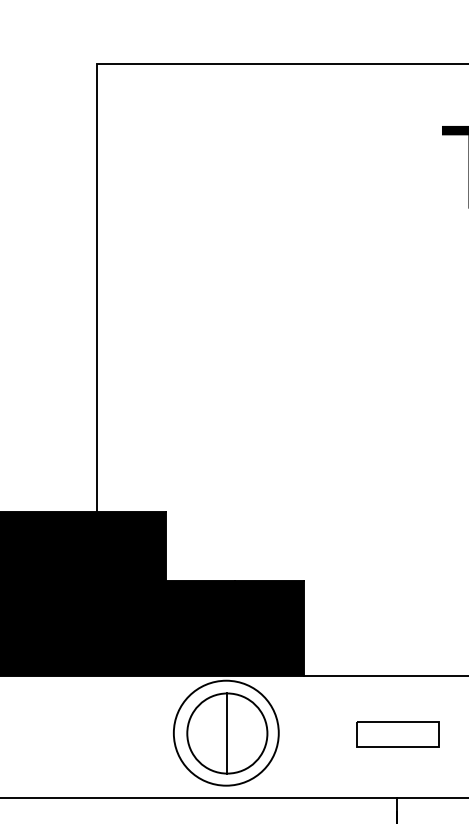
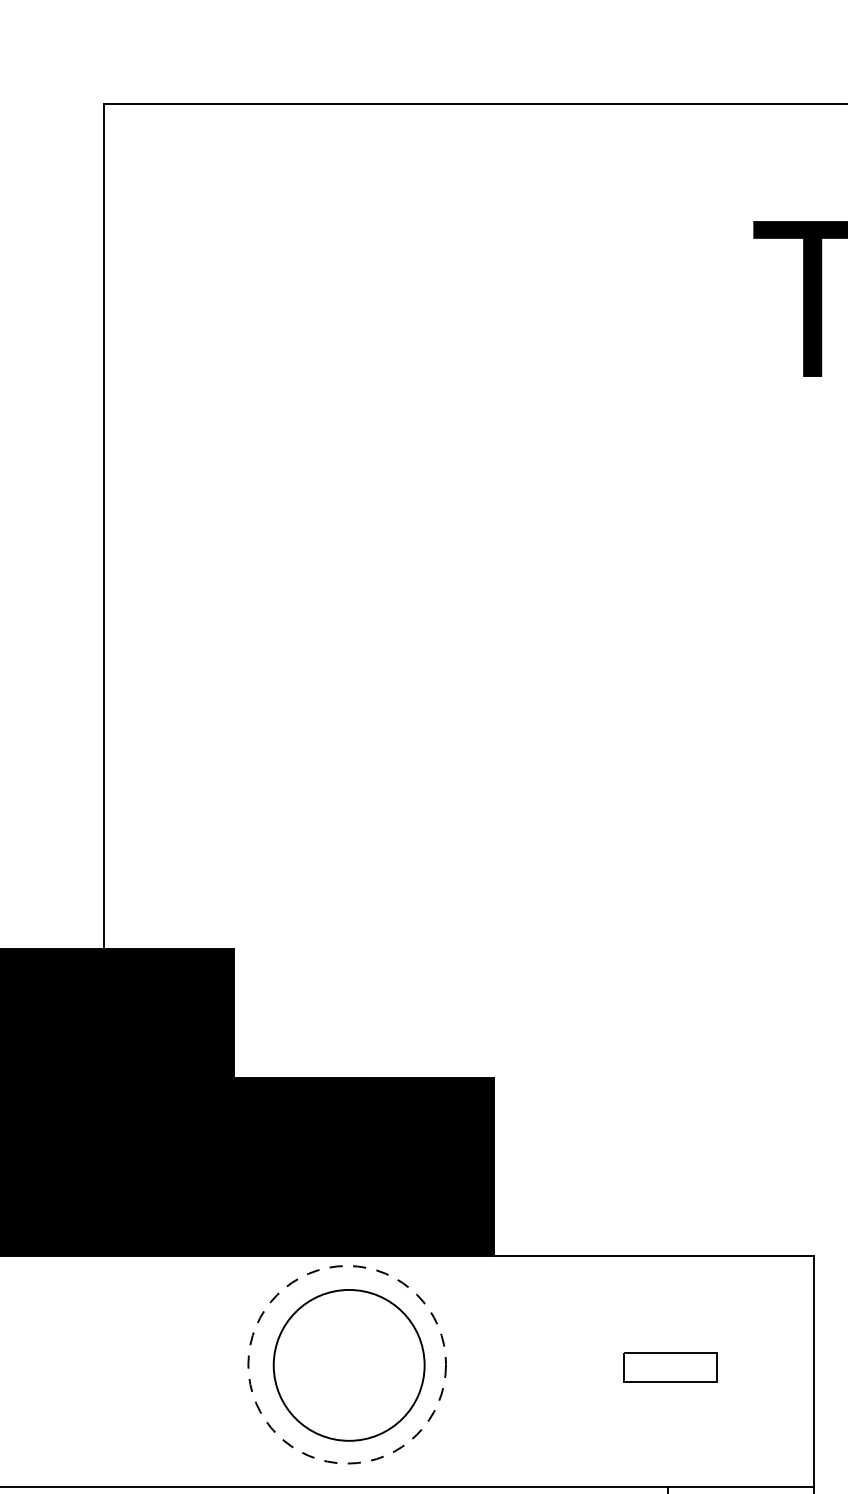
circle: (225, 732) -> (345, 1363), solid -> dashed
line: (227, 733) -> (349, 1365), removed
part: (397, 734) -> (669, 1367), size x0.6

